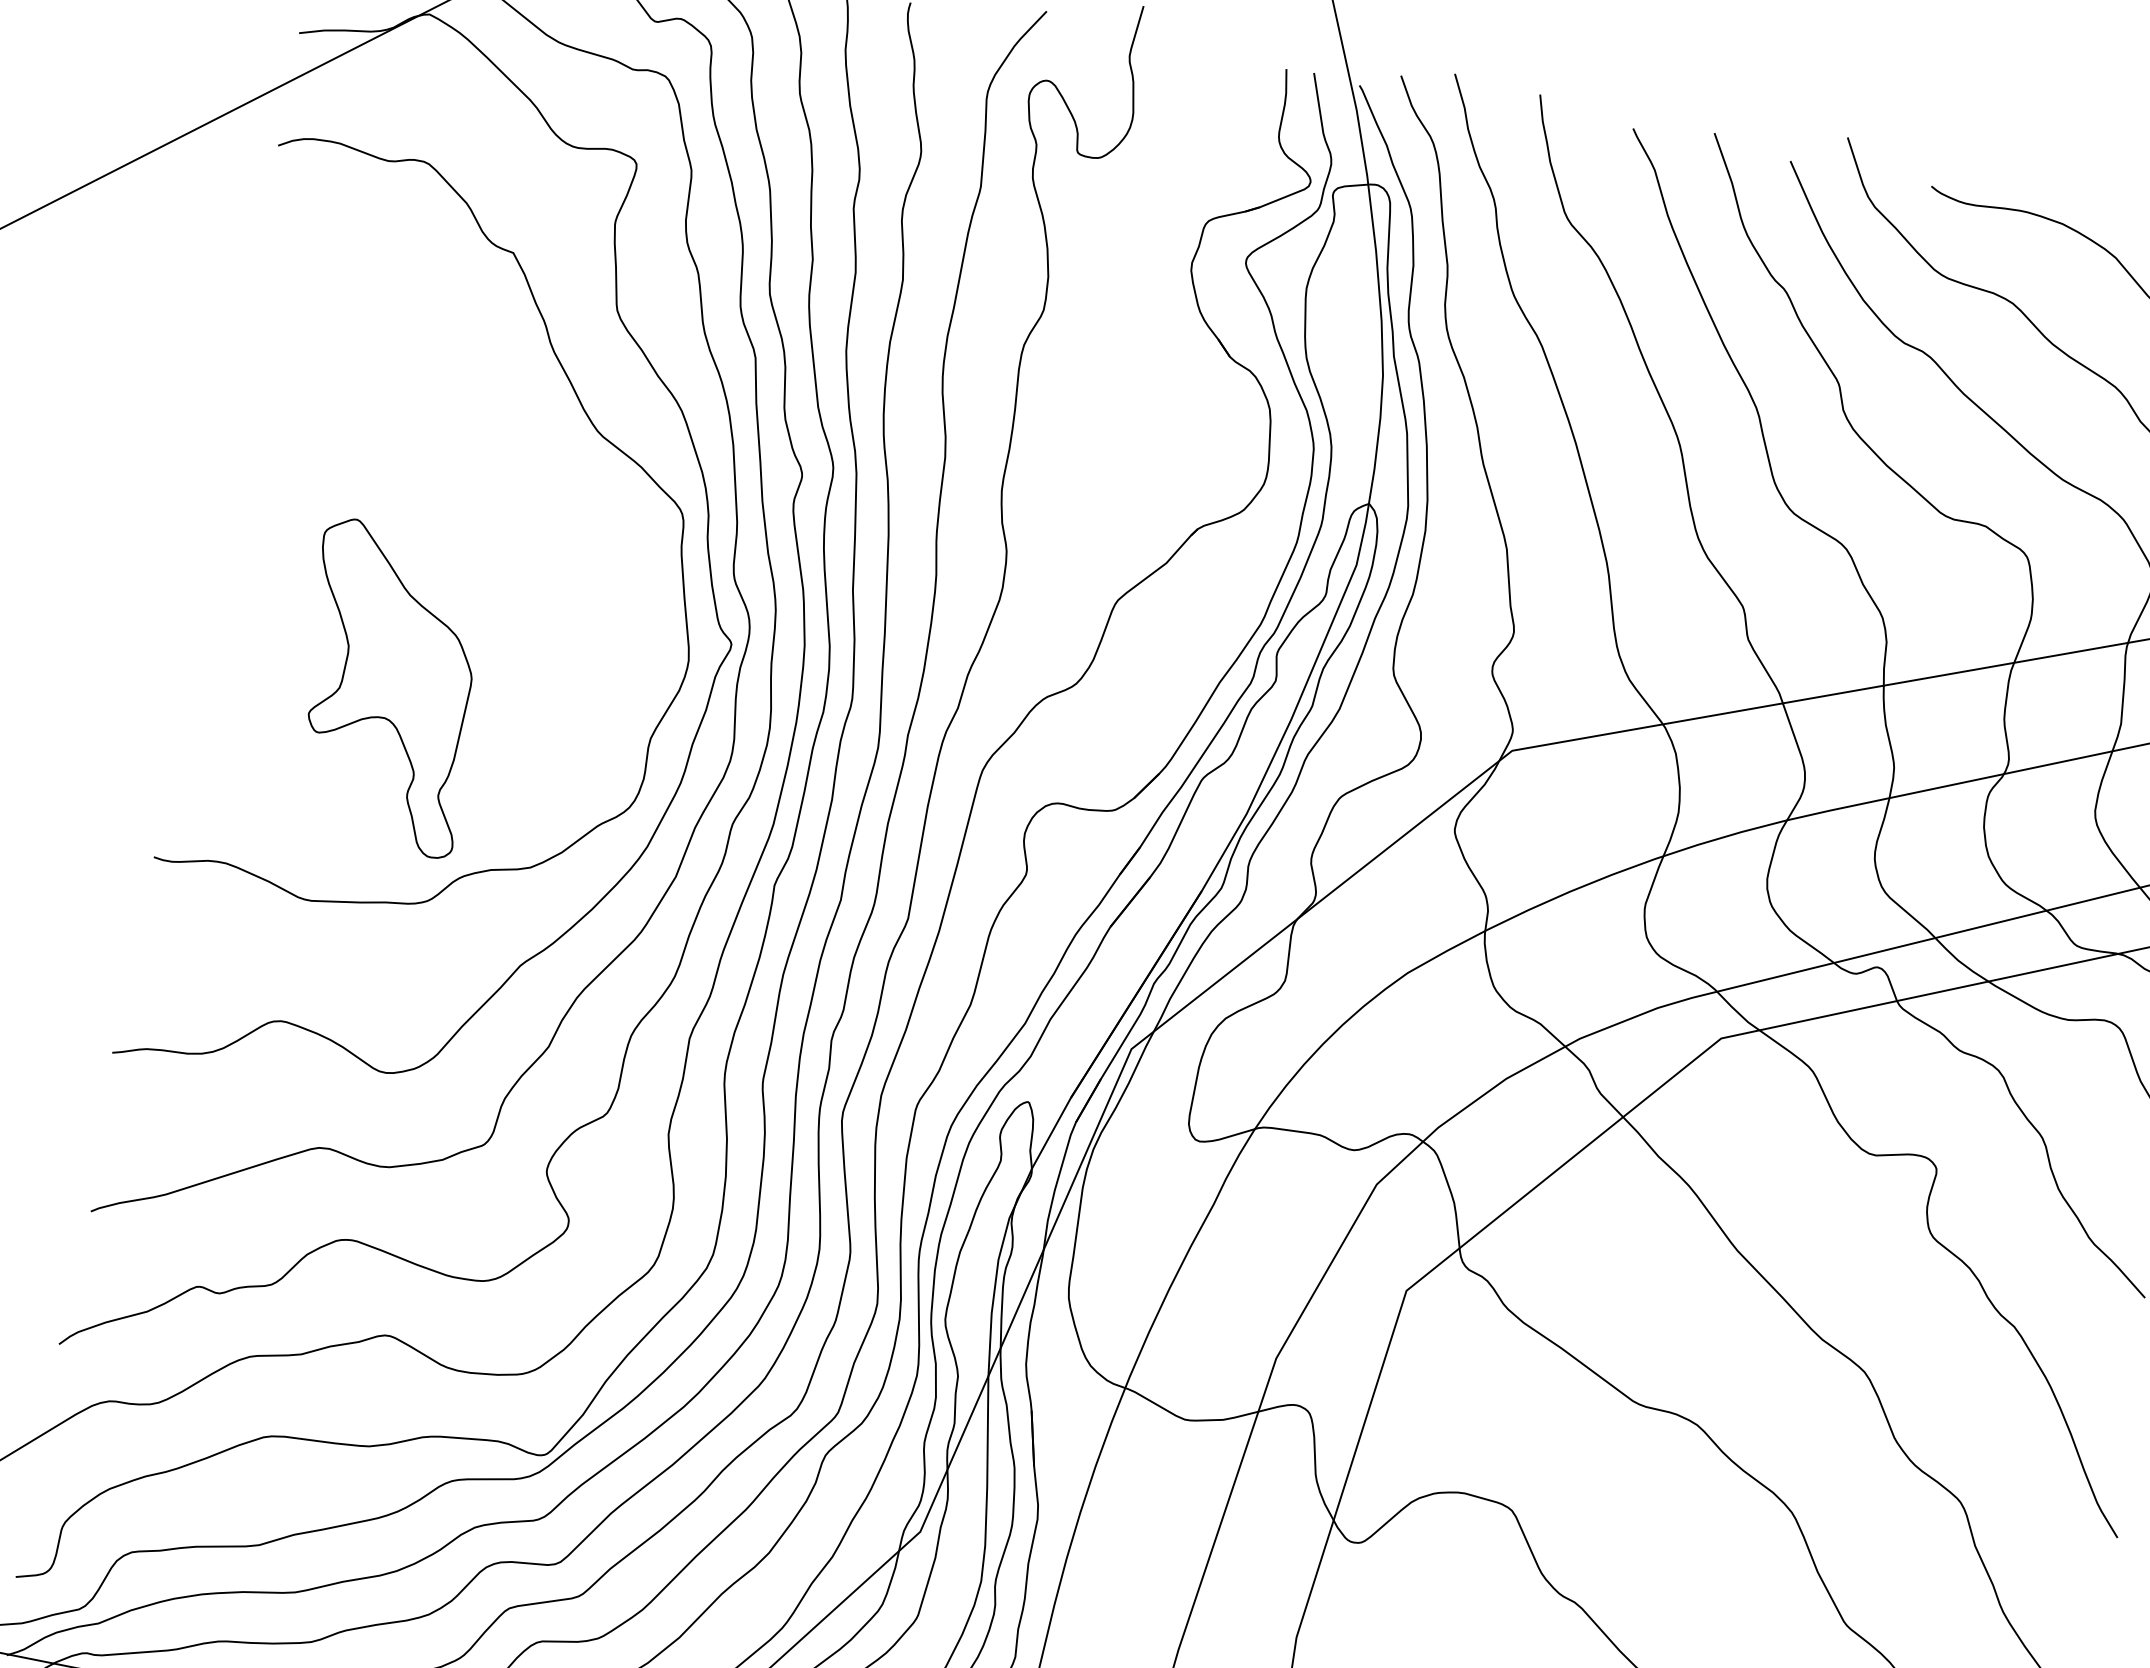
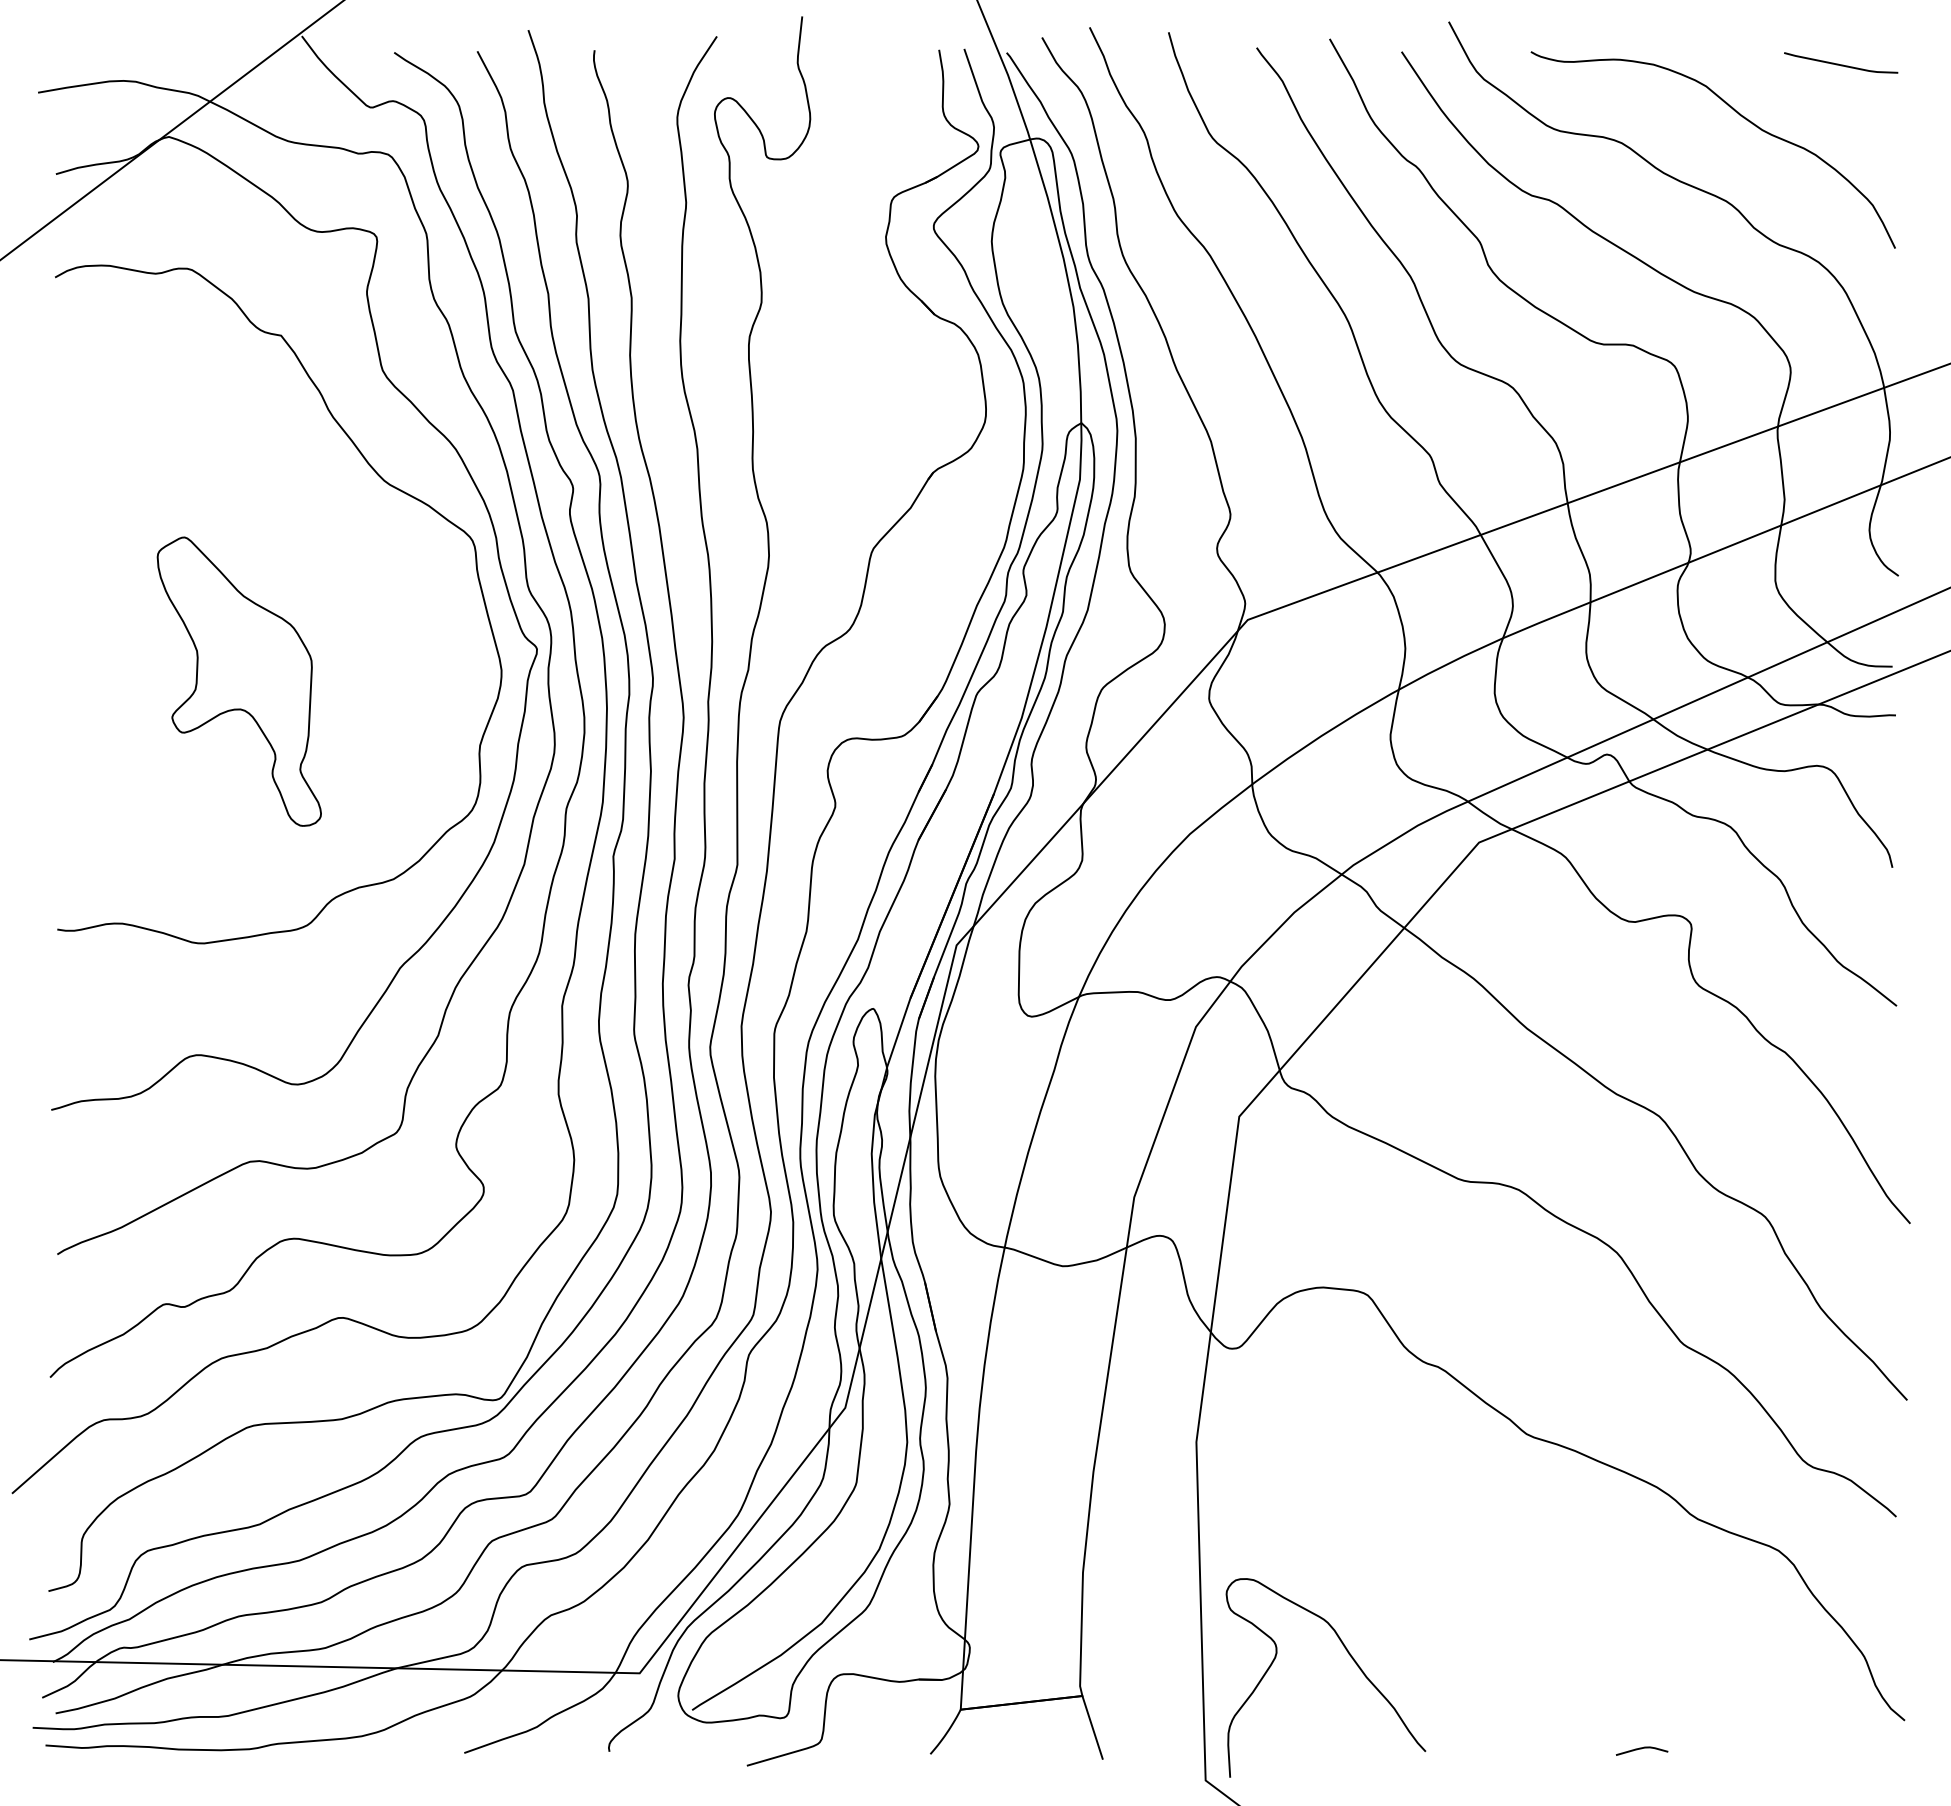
part: (388, 687) -> (238, 681), moved

